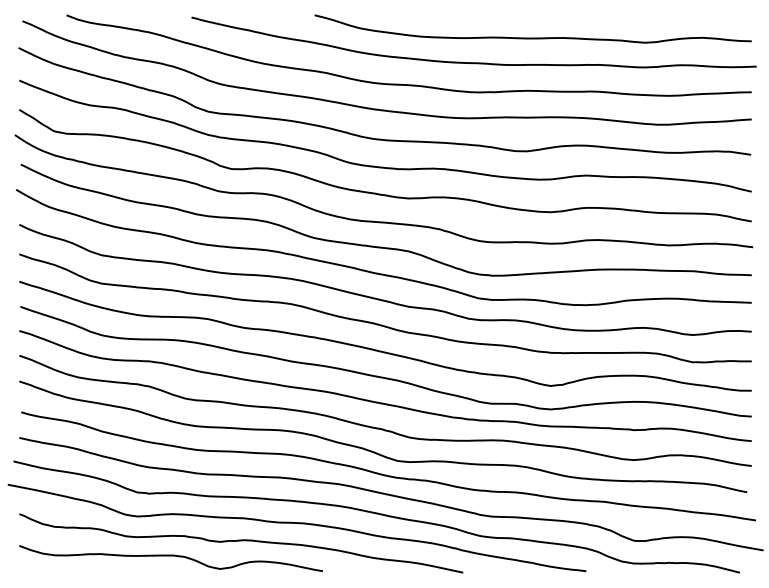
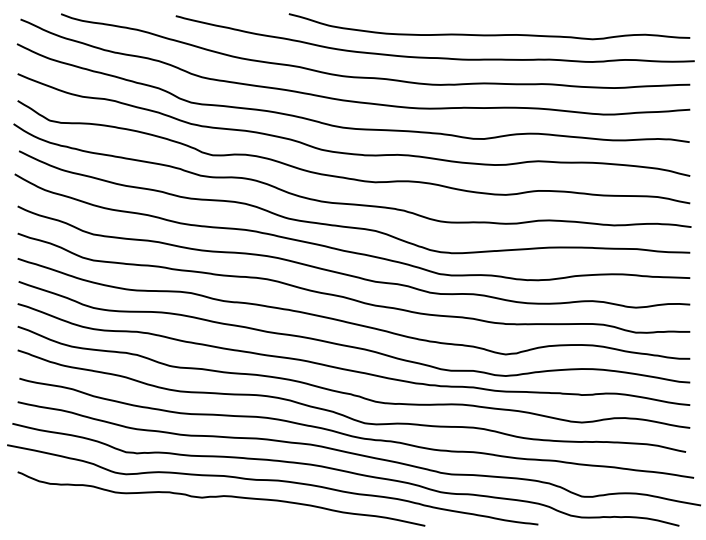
curve: (170, 556) -> (156, 511), removed

